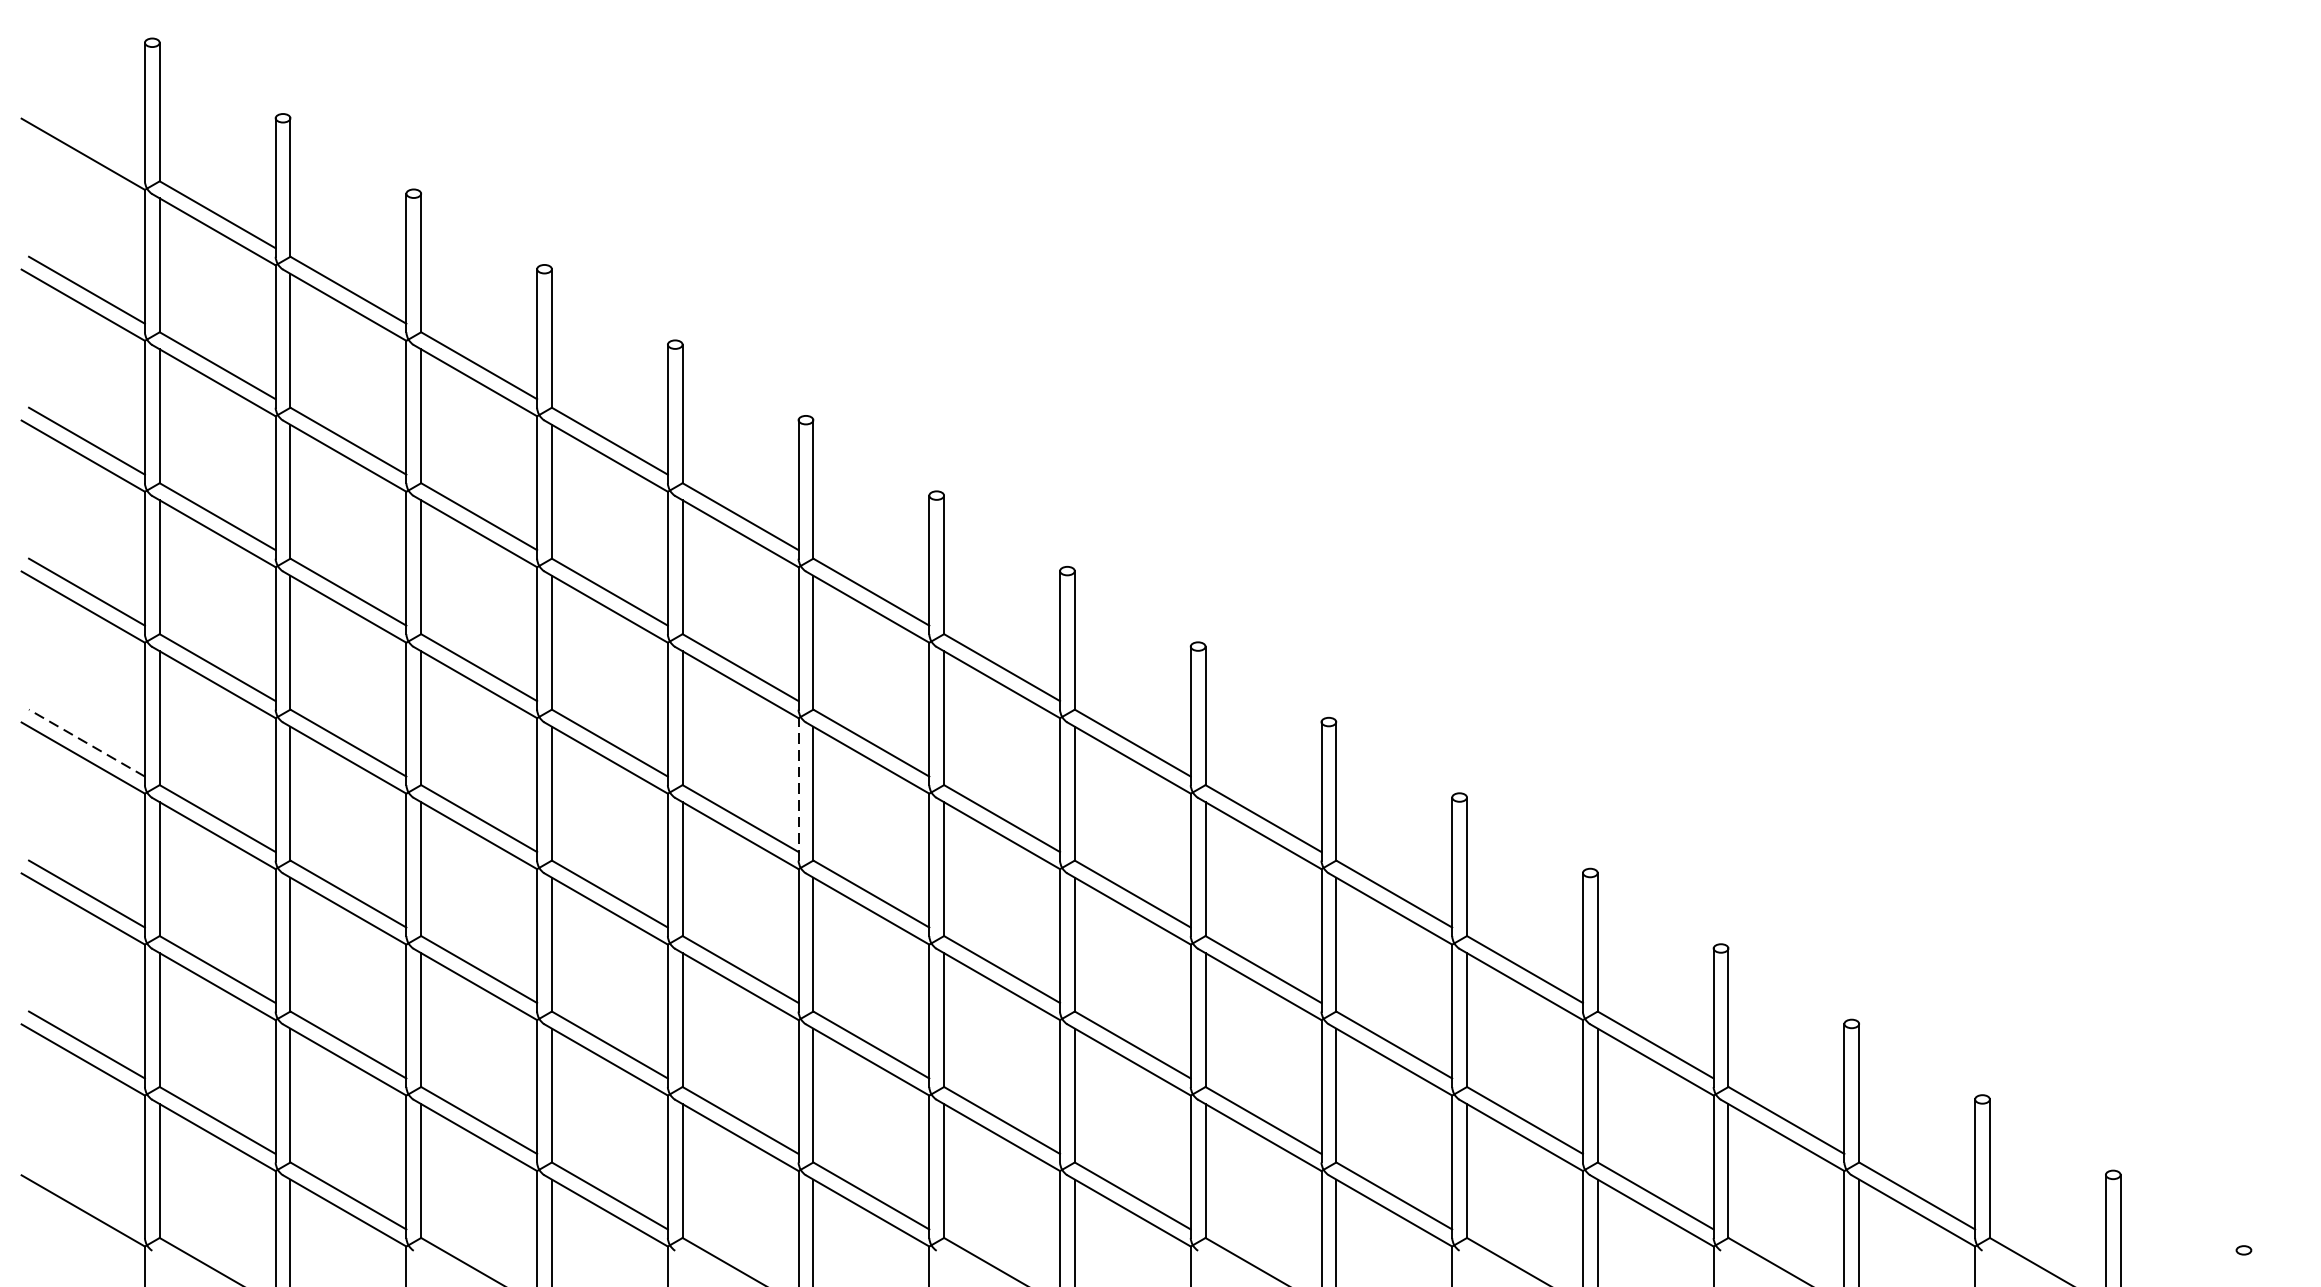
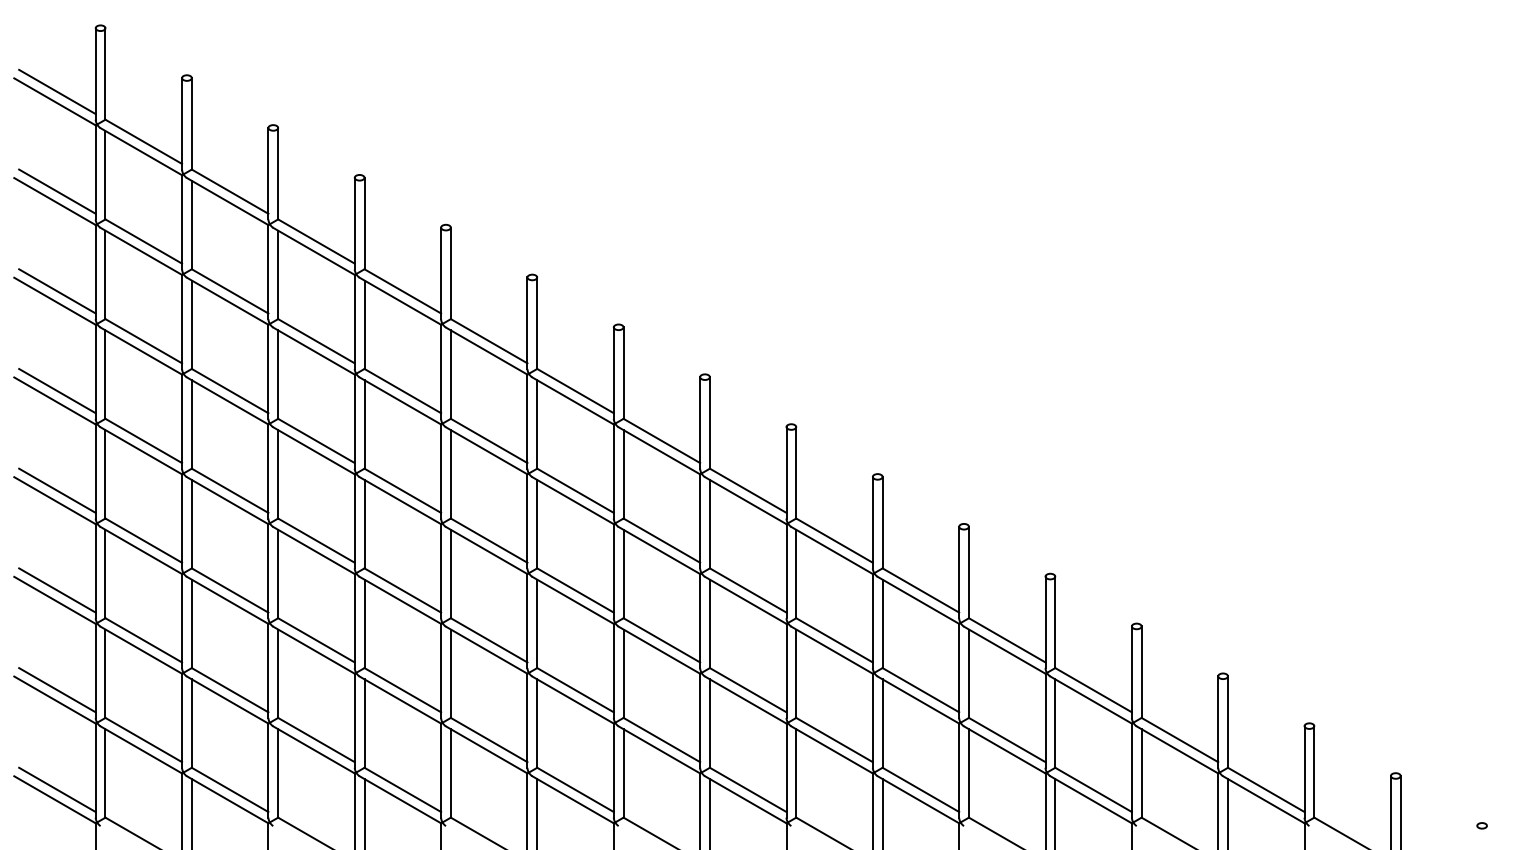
line: (87, 138) -> (57, 91), added
line: (87, 742) -> (57, 490), dashed -> solid
line: (798, 788) -> (527, 520), dashed -> solid
line: (87, 1195) -> (57, 789), added

